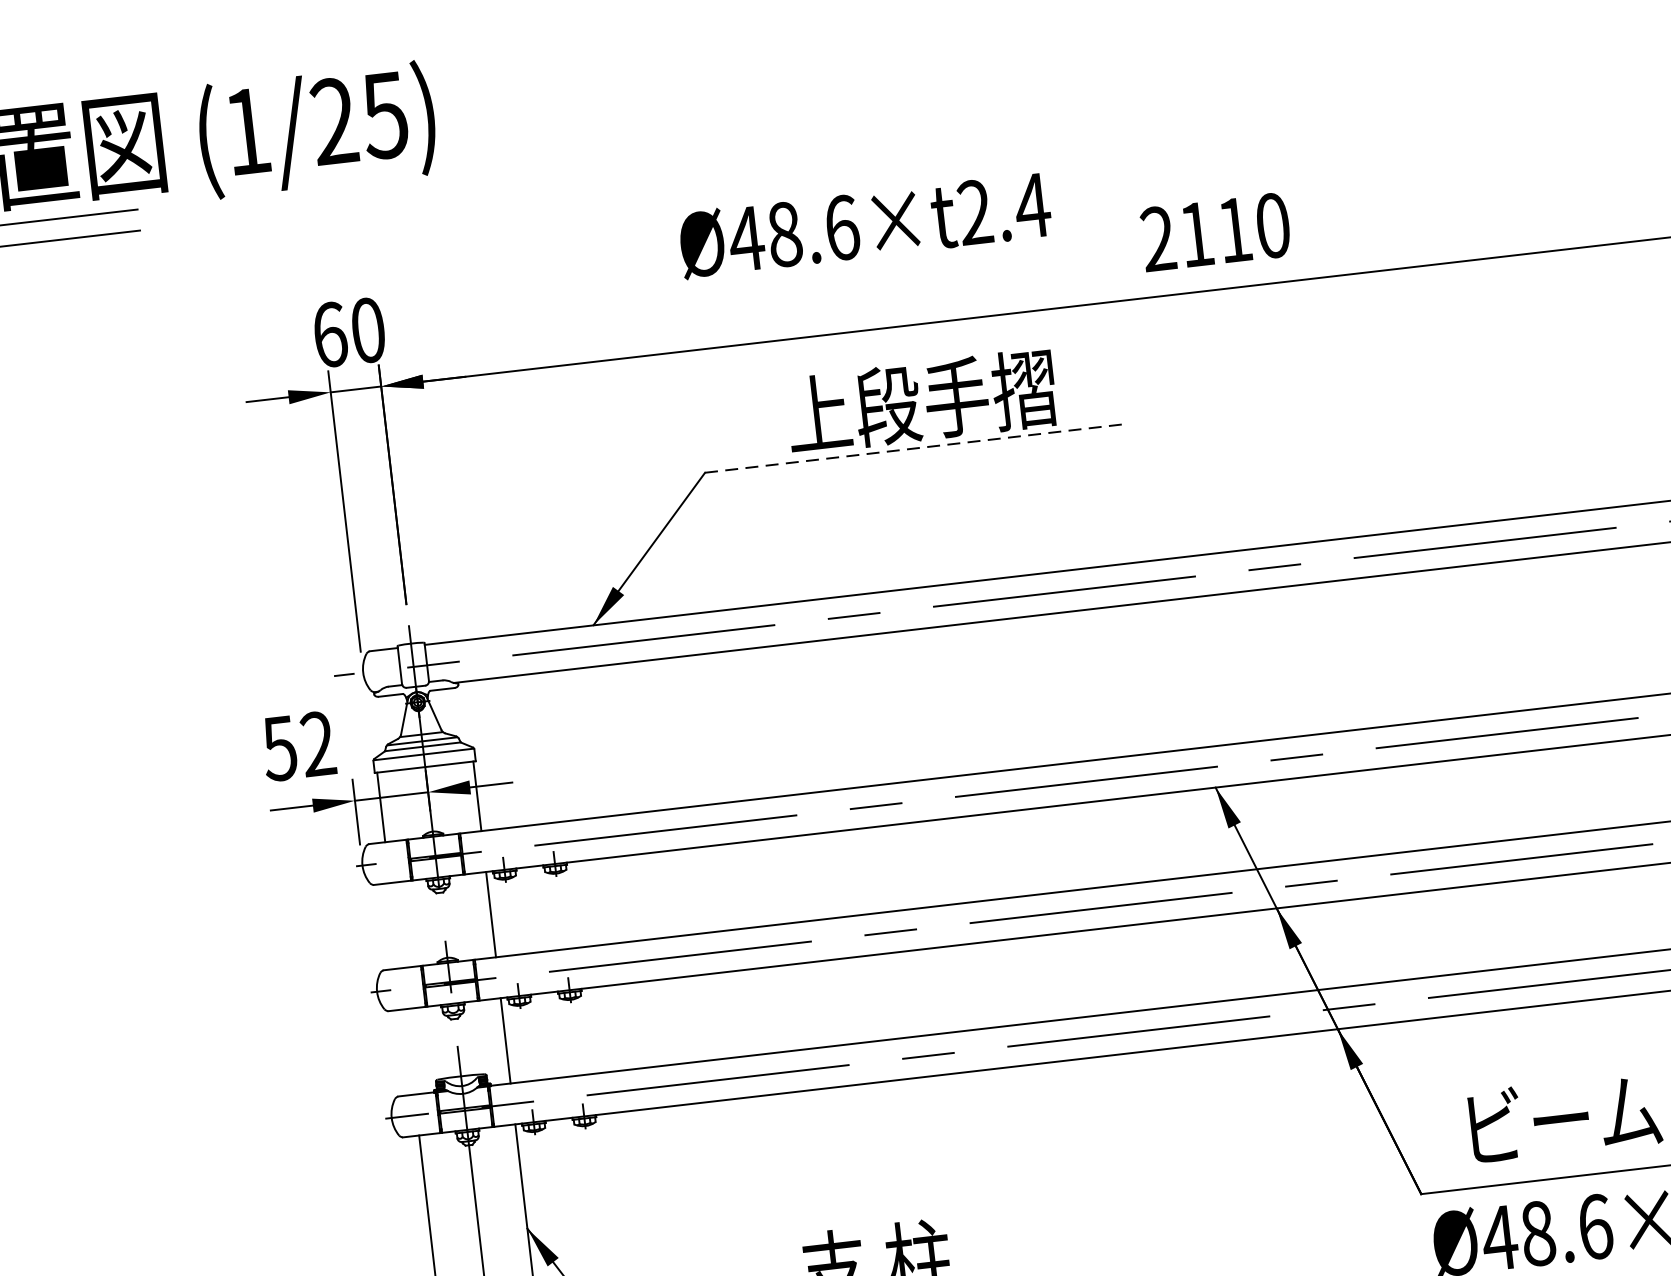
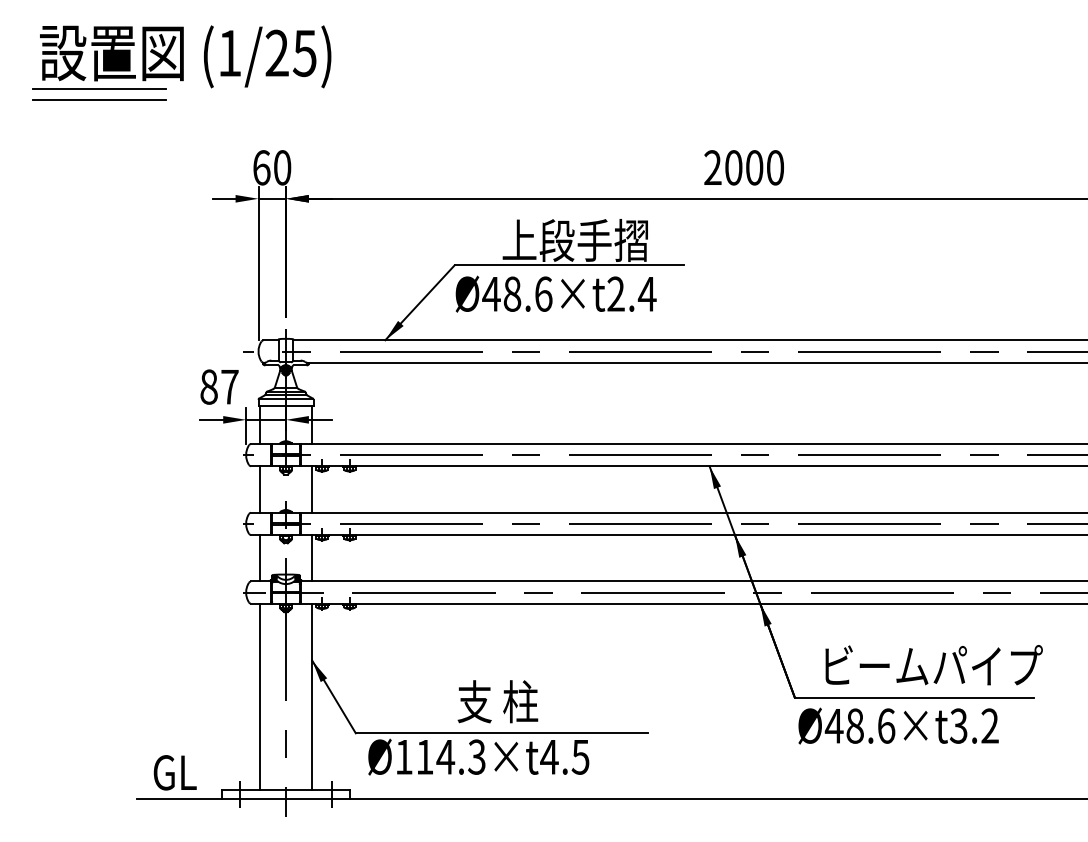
text: (863, 224) -> (555, 293), moved
text: (1216, 231) -> (744, 167), 2110 -> 2000
line: (915, 448) -> (569, 265), dashed -> solid
text: (299, 745) -> (219, 386), 52 -> 87
line: (394, 925) -> (259, 489), added
line: (408, 1052) -> (259, 558), added

